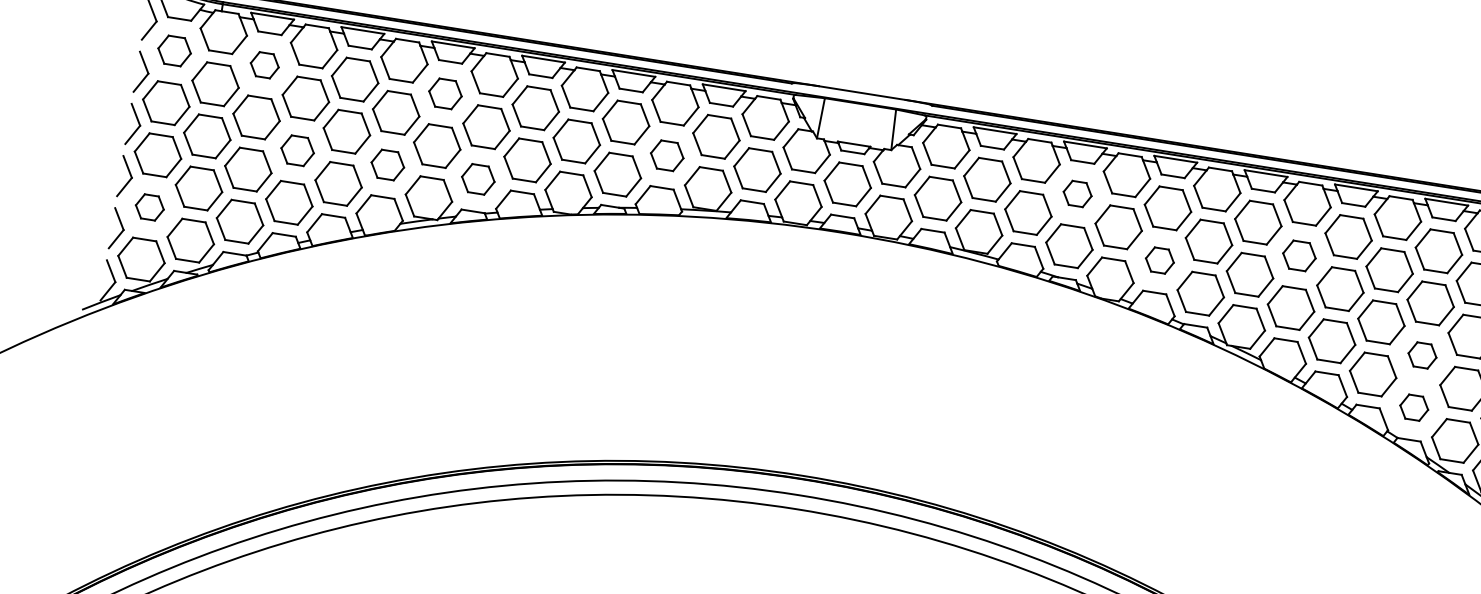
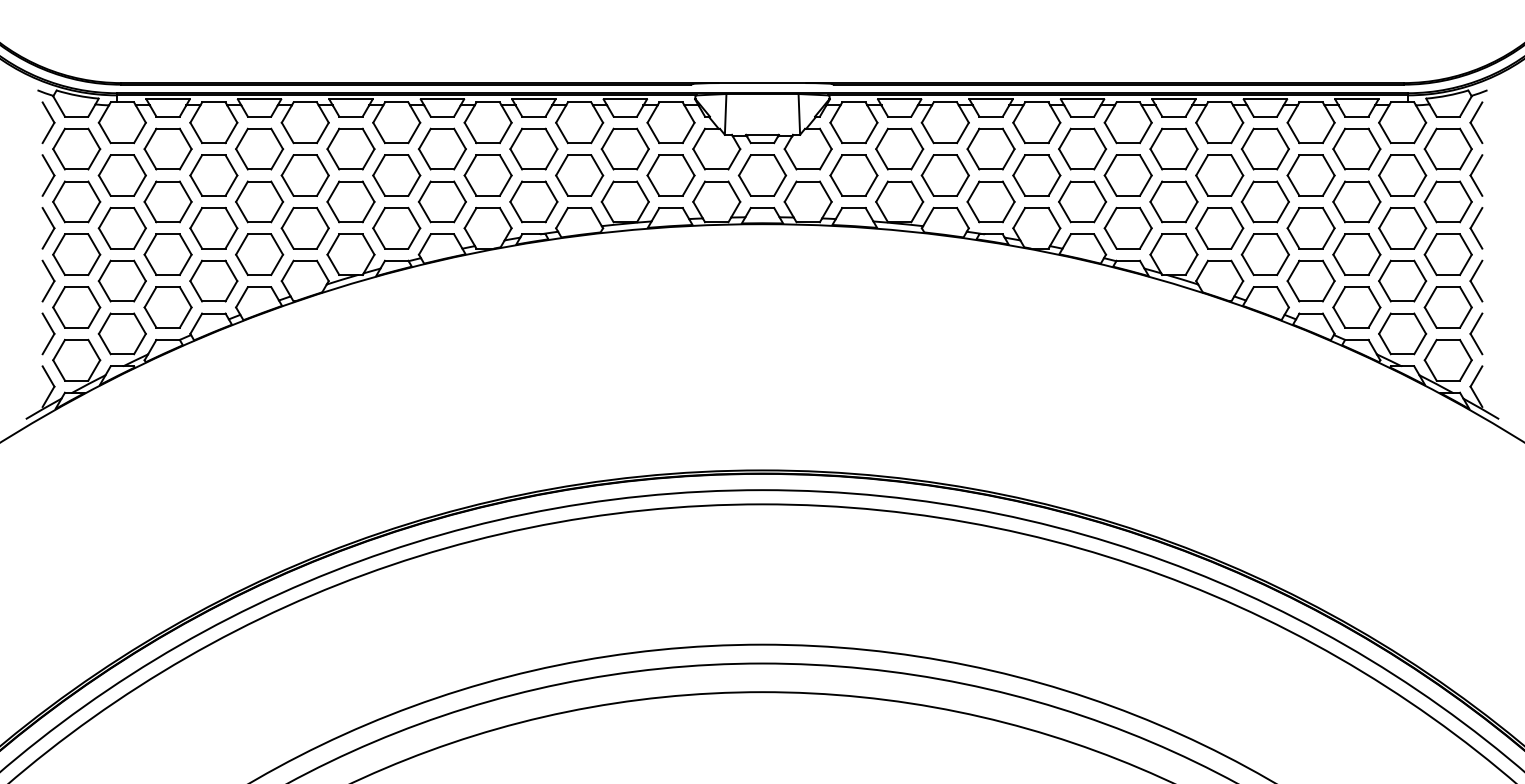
part: (174, 50) -> (76, 148), size x1.43
part: (264, 64) -> (167, 148), size x1.67
part: (445, 93) -> (350, 148), size x1.43
part: (297, 150) -> (213, 228), size x1.43
part: (667, 155) -> (579, 175), size x1.43
part: (387, 165) -> (304, 228), size x1.43
part: (477, 179) -> (396, 228), size x1.43
part: (1077, 193) -> (990, 148), size x1.67
part: (149, 207) -> (76, 307), size x1.67
part: (1299, 255) -> (1219, 175), size x1.43
part: (1159, 260) -> (1082, 201), size x1.67
part: (1422, 355) -> (1356, 254), size x1.67
part: (1413, 407) -> (1356, 307), size x1.67

